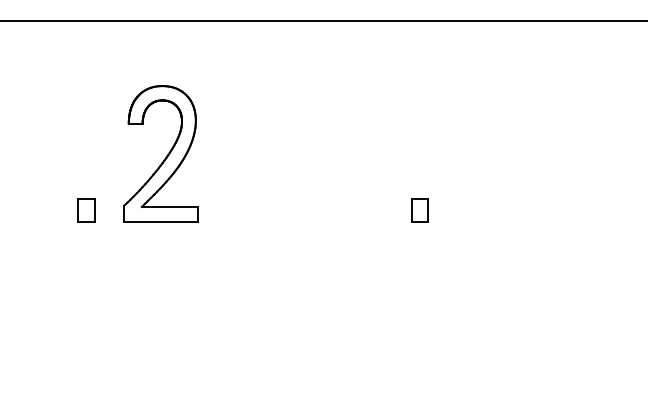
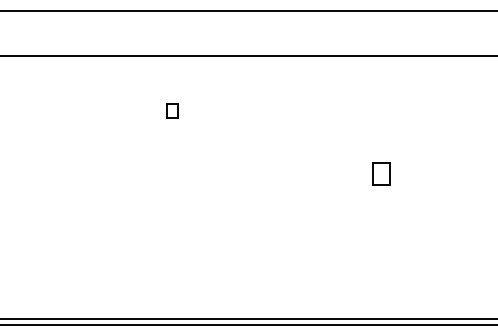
part: (161, 153) -> (219, 138), removed
part: (86, 209) -> (172, 110), moved
part: (419, 209) -> (381, 173), size x1.6

